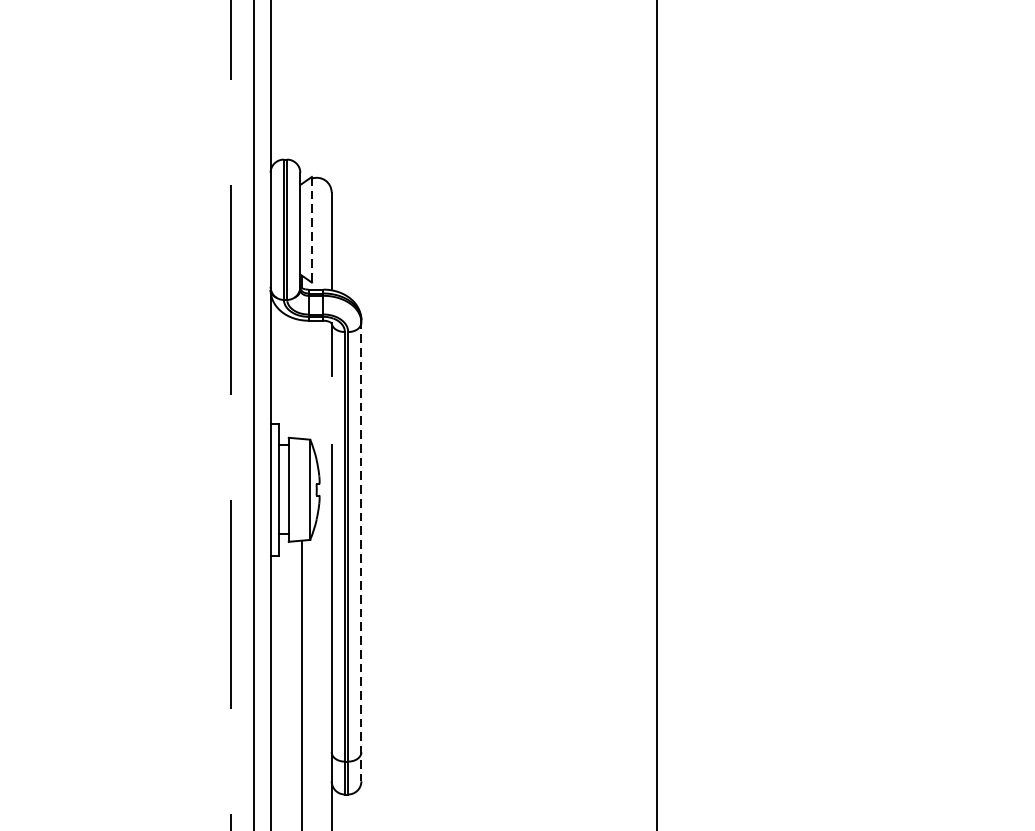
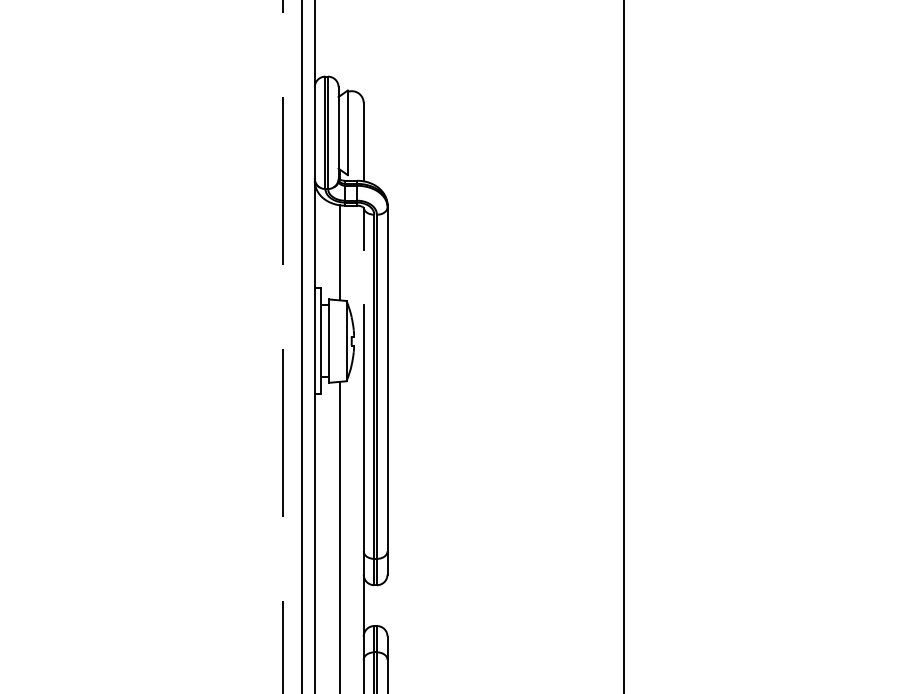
line: (311, 230) -> (347, 133), dashed -> solid
line: (301, 379) -> (339, 252), added
line: (361, 551) -> (387, 390), dashed -> solid

